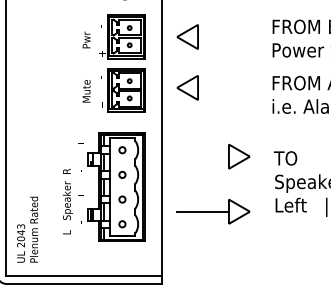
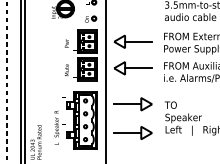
line: (223, 36) -> (138, 41), added
line: (223, 88) -> (138, 68), added
line: (202, 157) -> (127, 104), added

